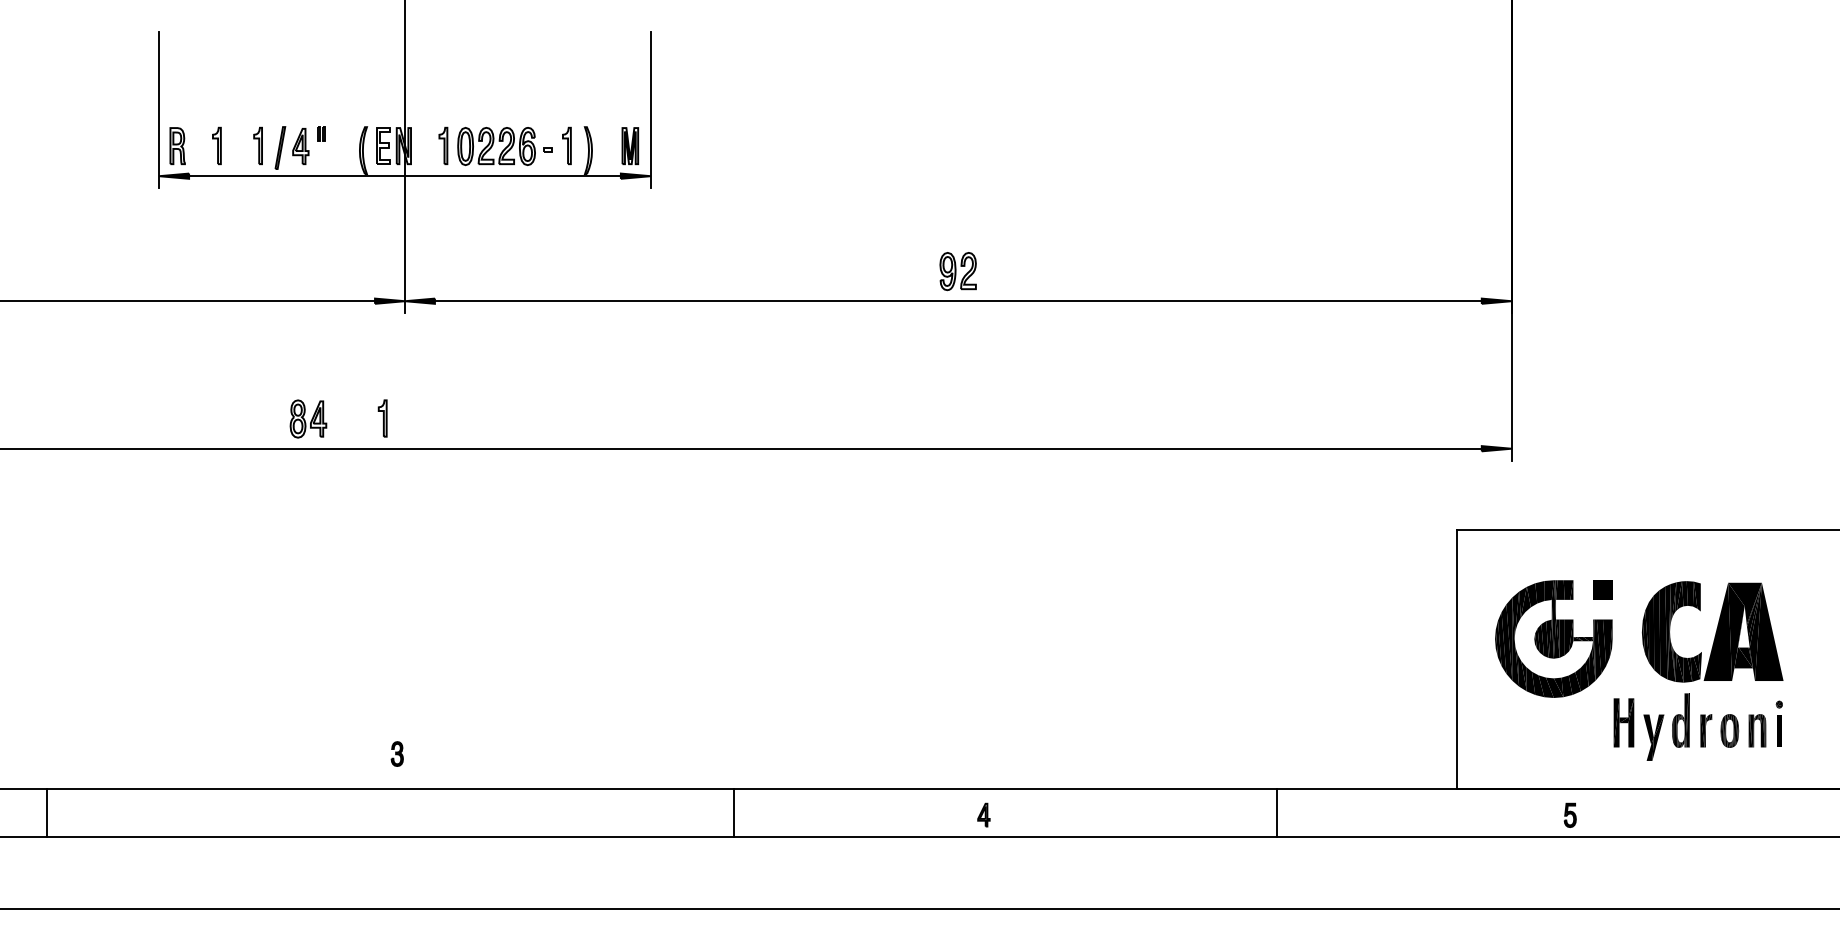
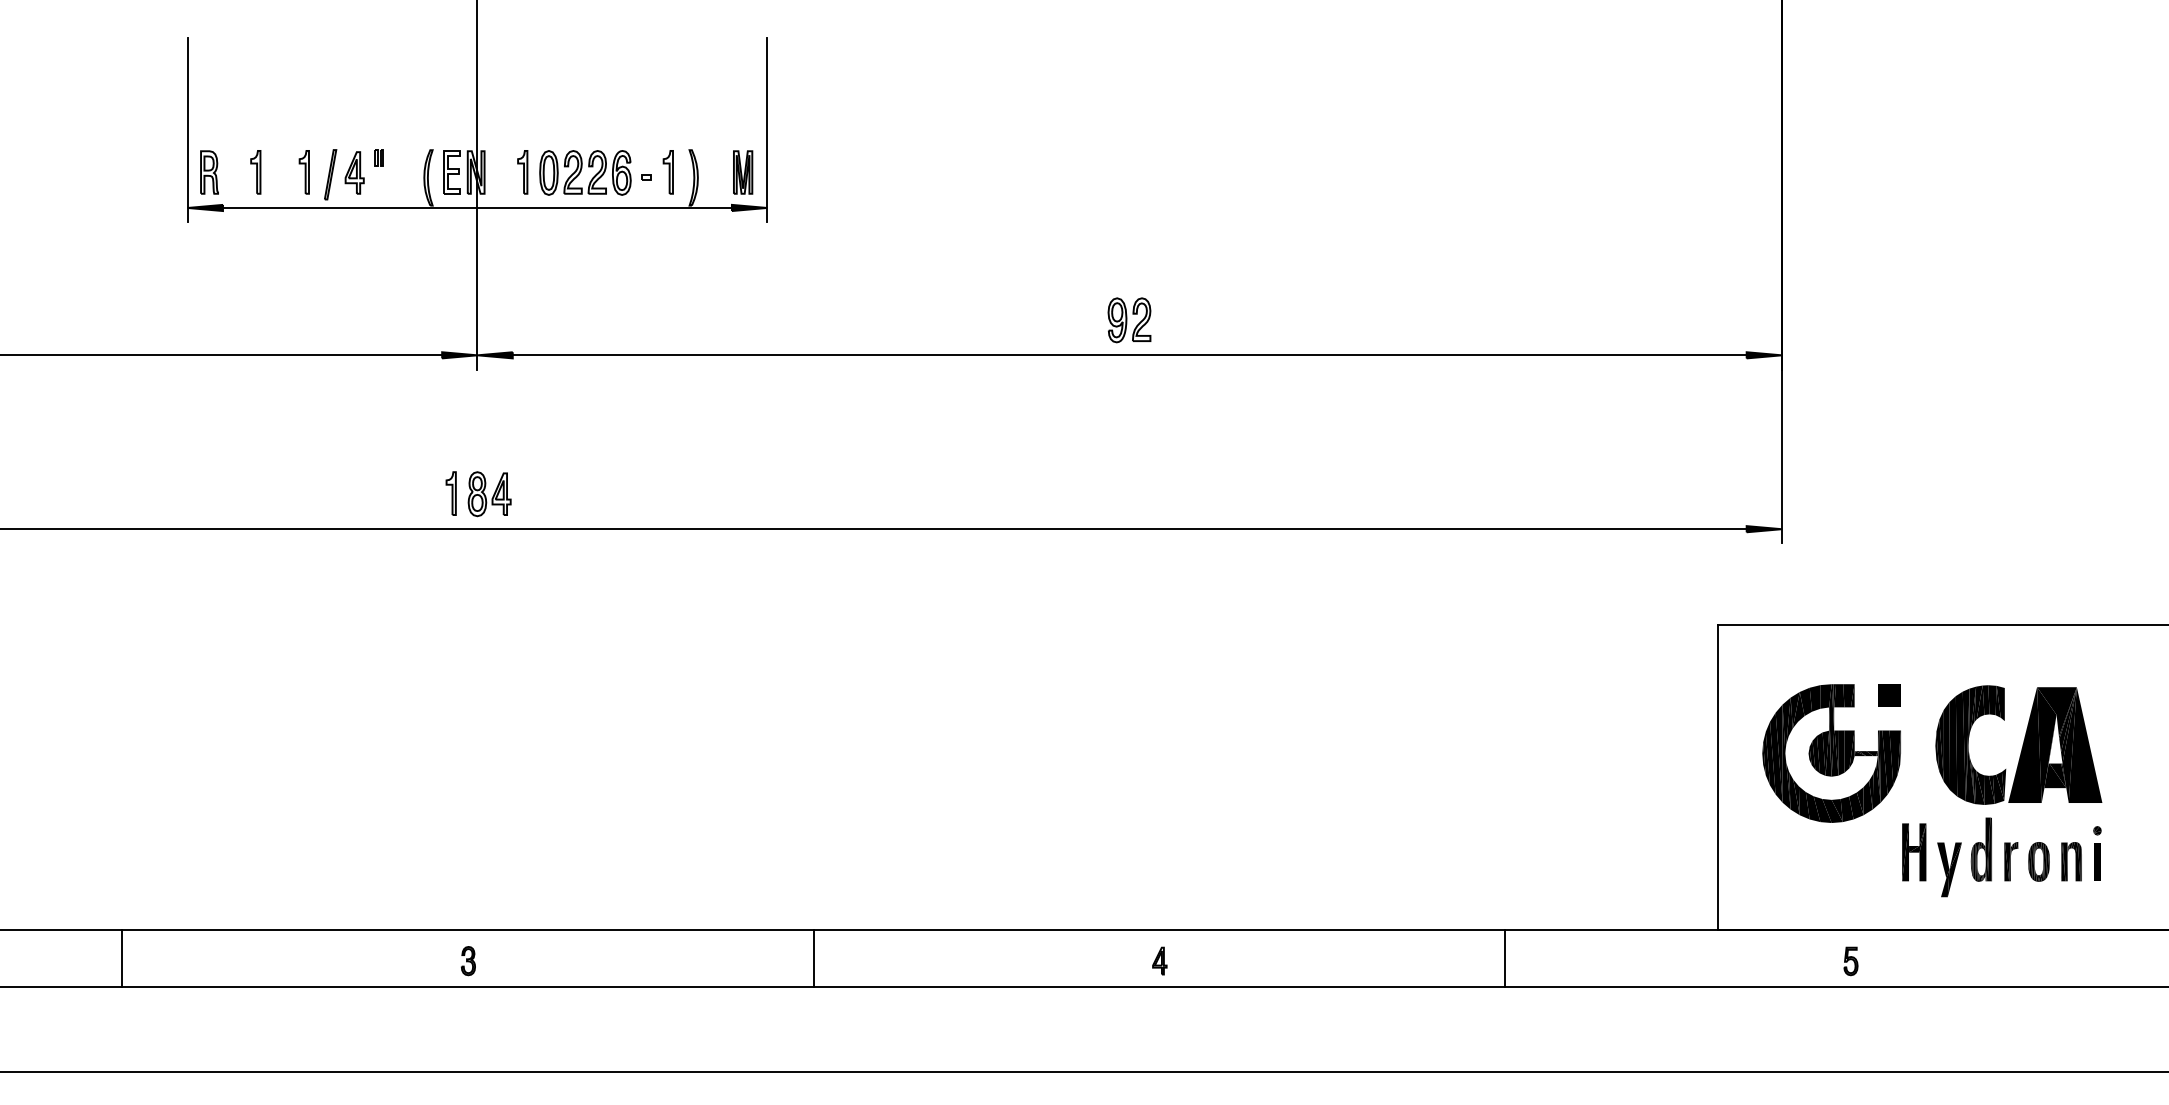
part: (308, 419) -> (489, 494), moved
part: (397, 754) -> (468, 961), moved
line: (46, 812) -> (122, 958), moved
line: (734, 812) -> (813, 958), moved

